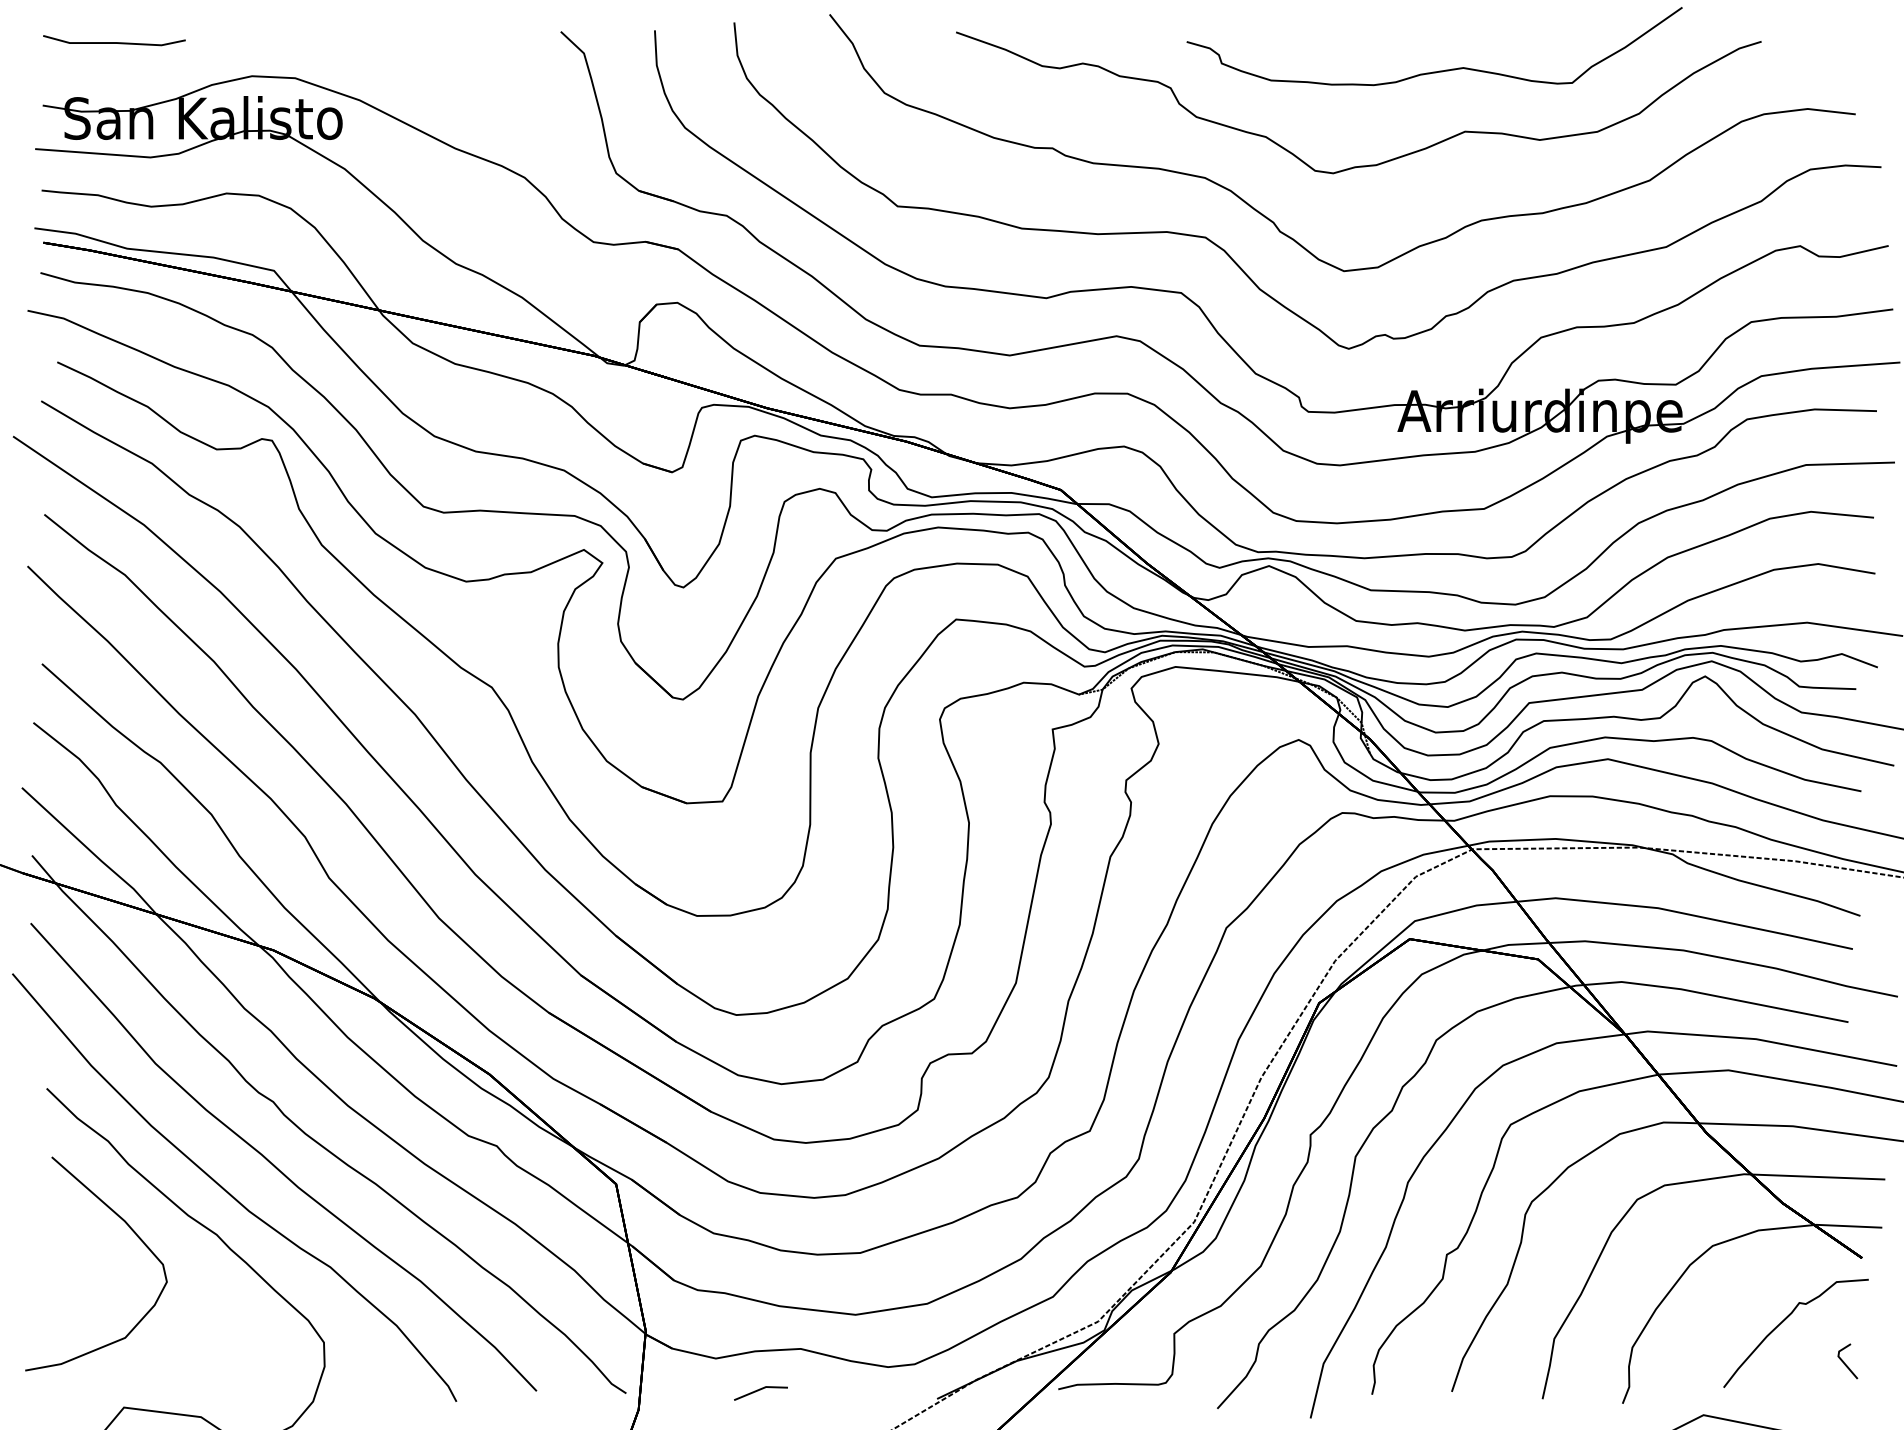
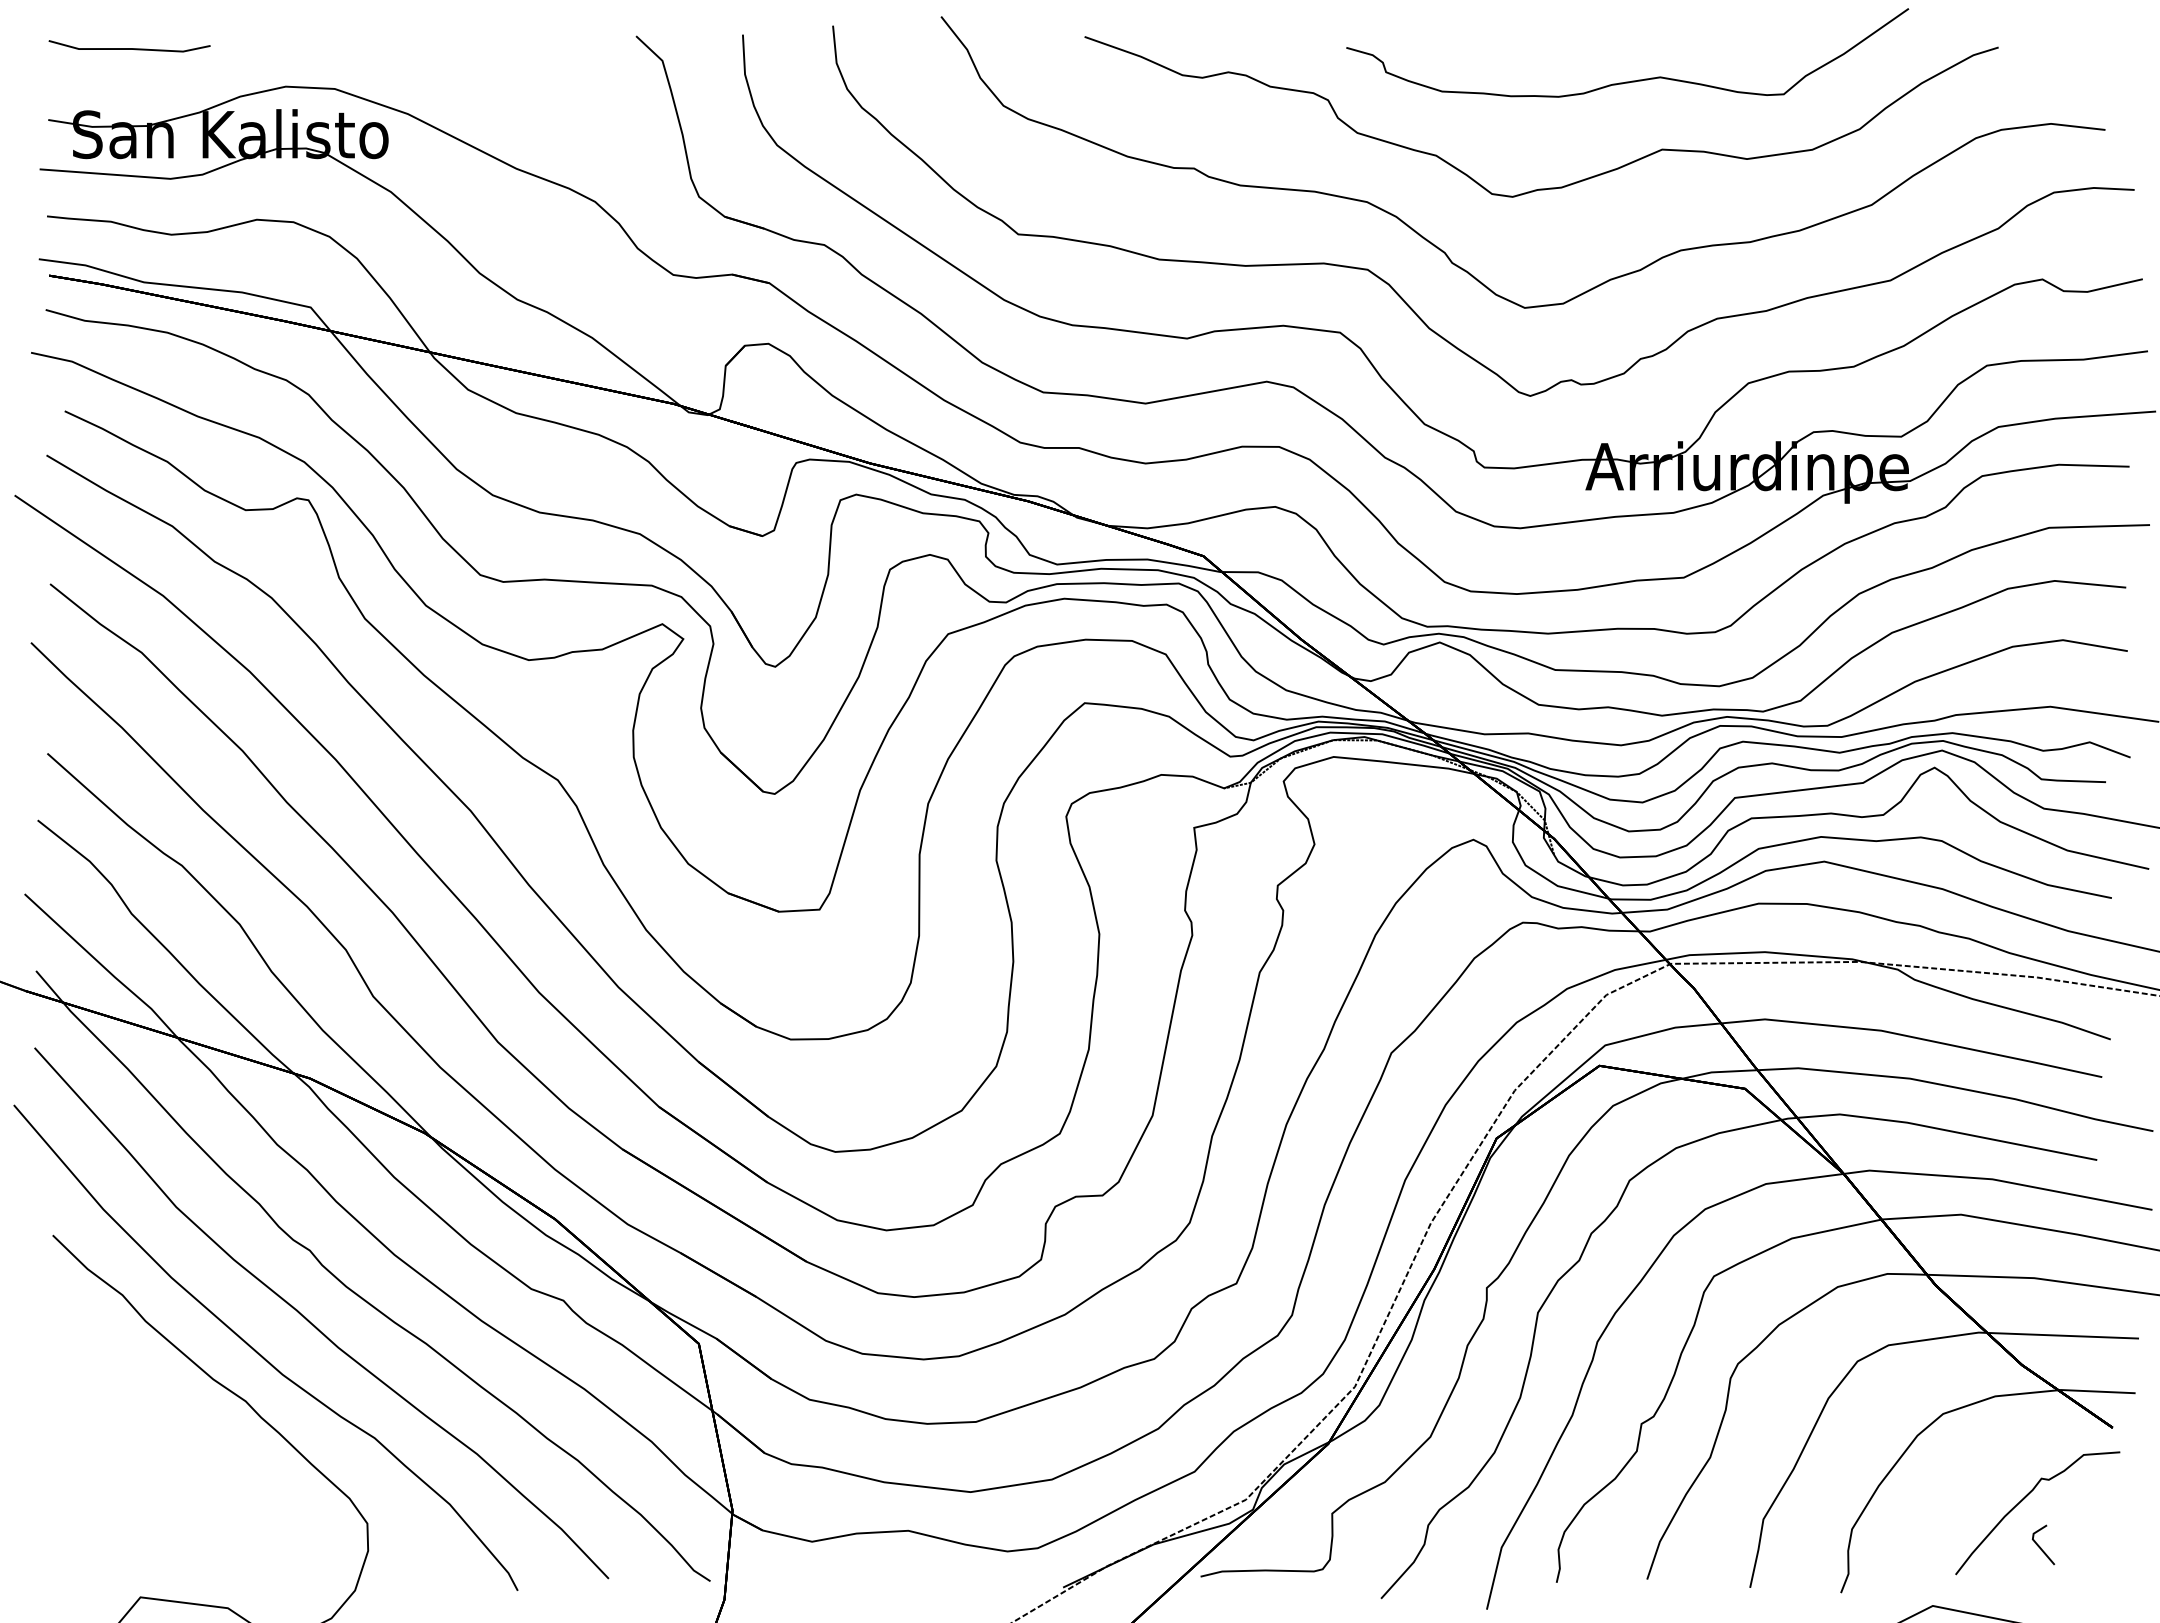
curve: (135, 1234) -> (153, 1401), removed
line: (1845, 1362) -> (2040, 1546), moved
line: (759, 1390) -> (861, 1578), removed

